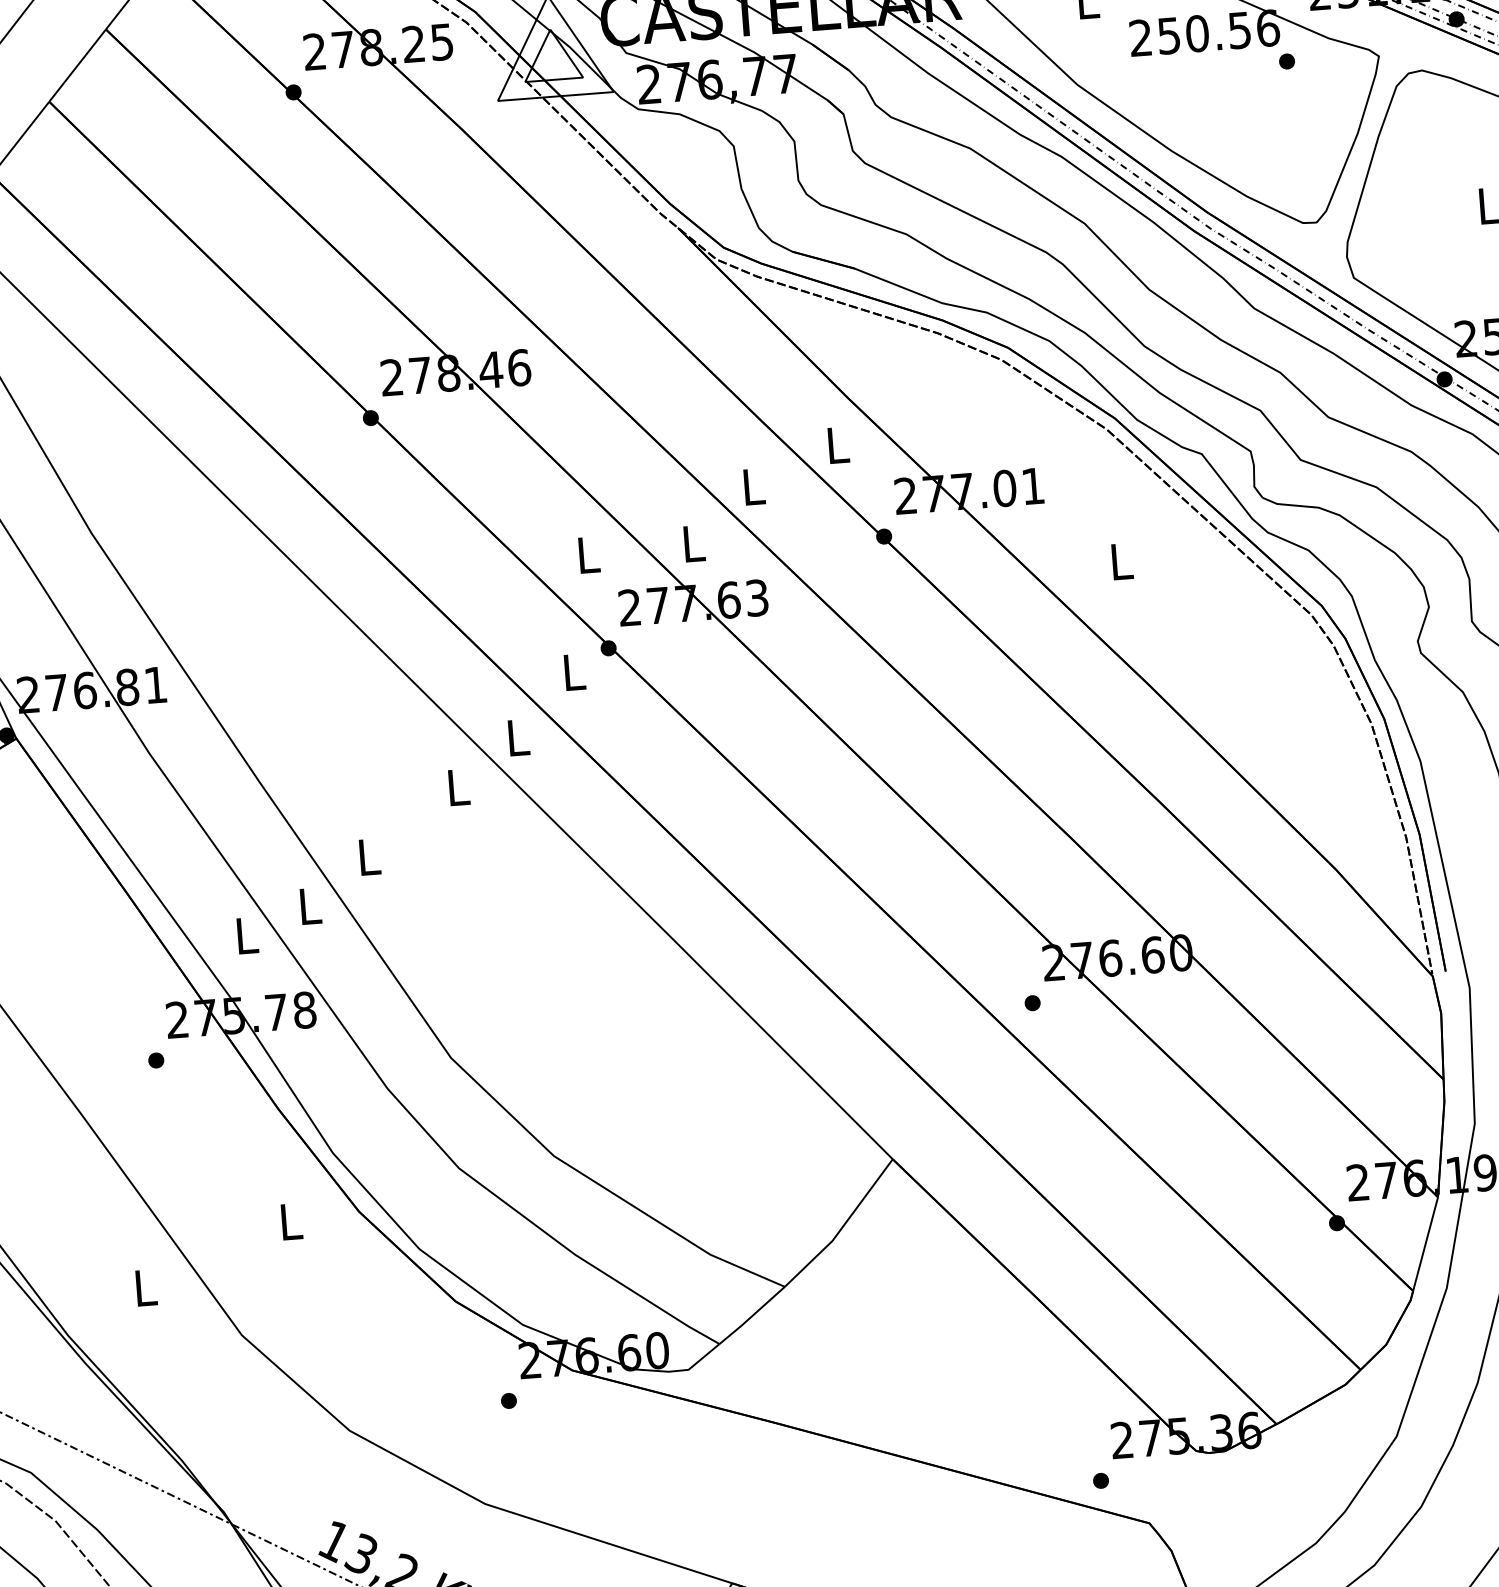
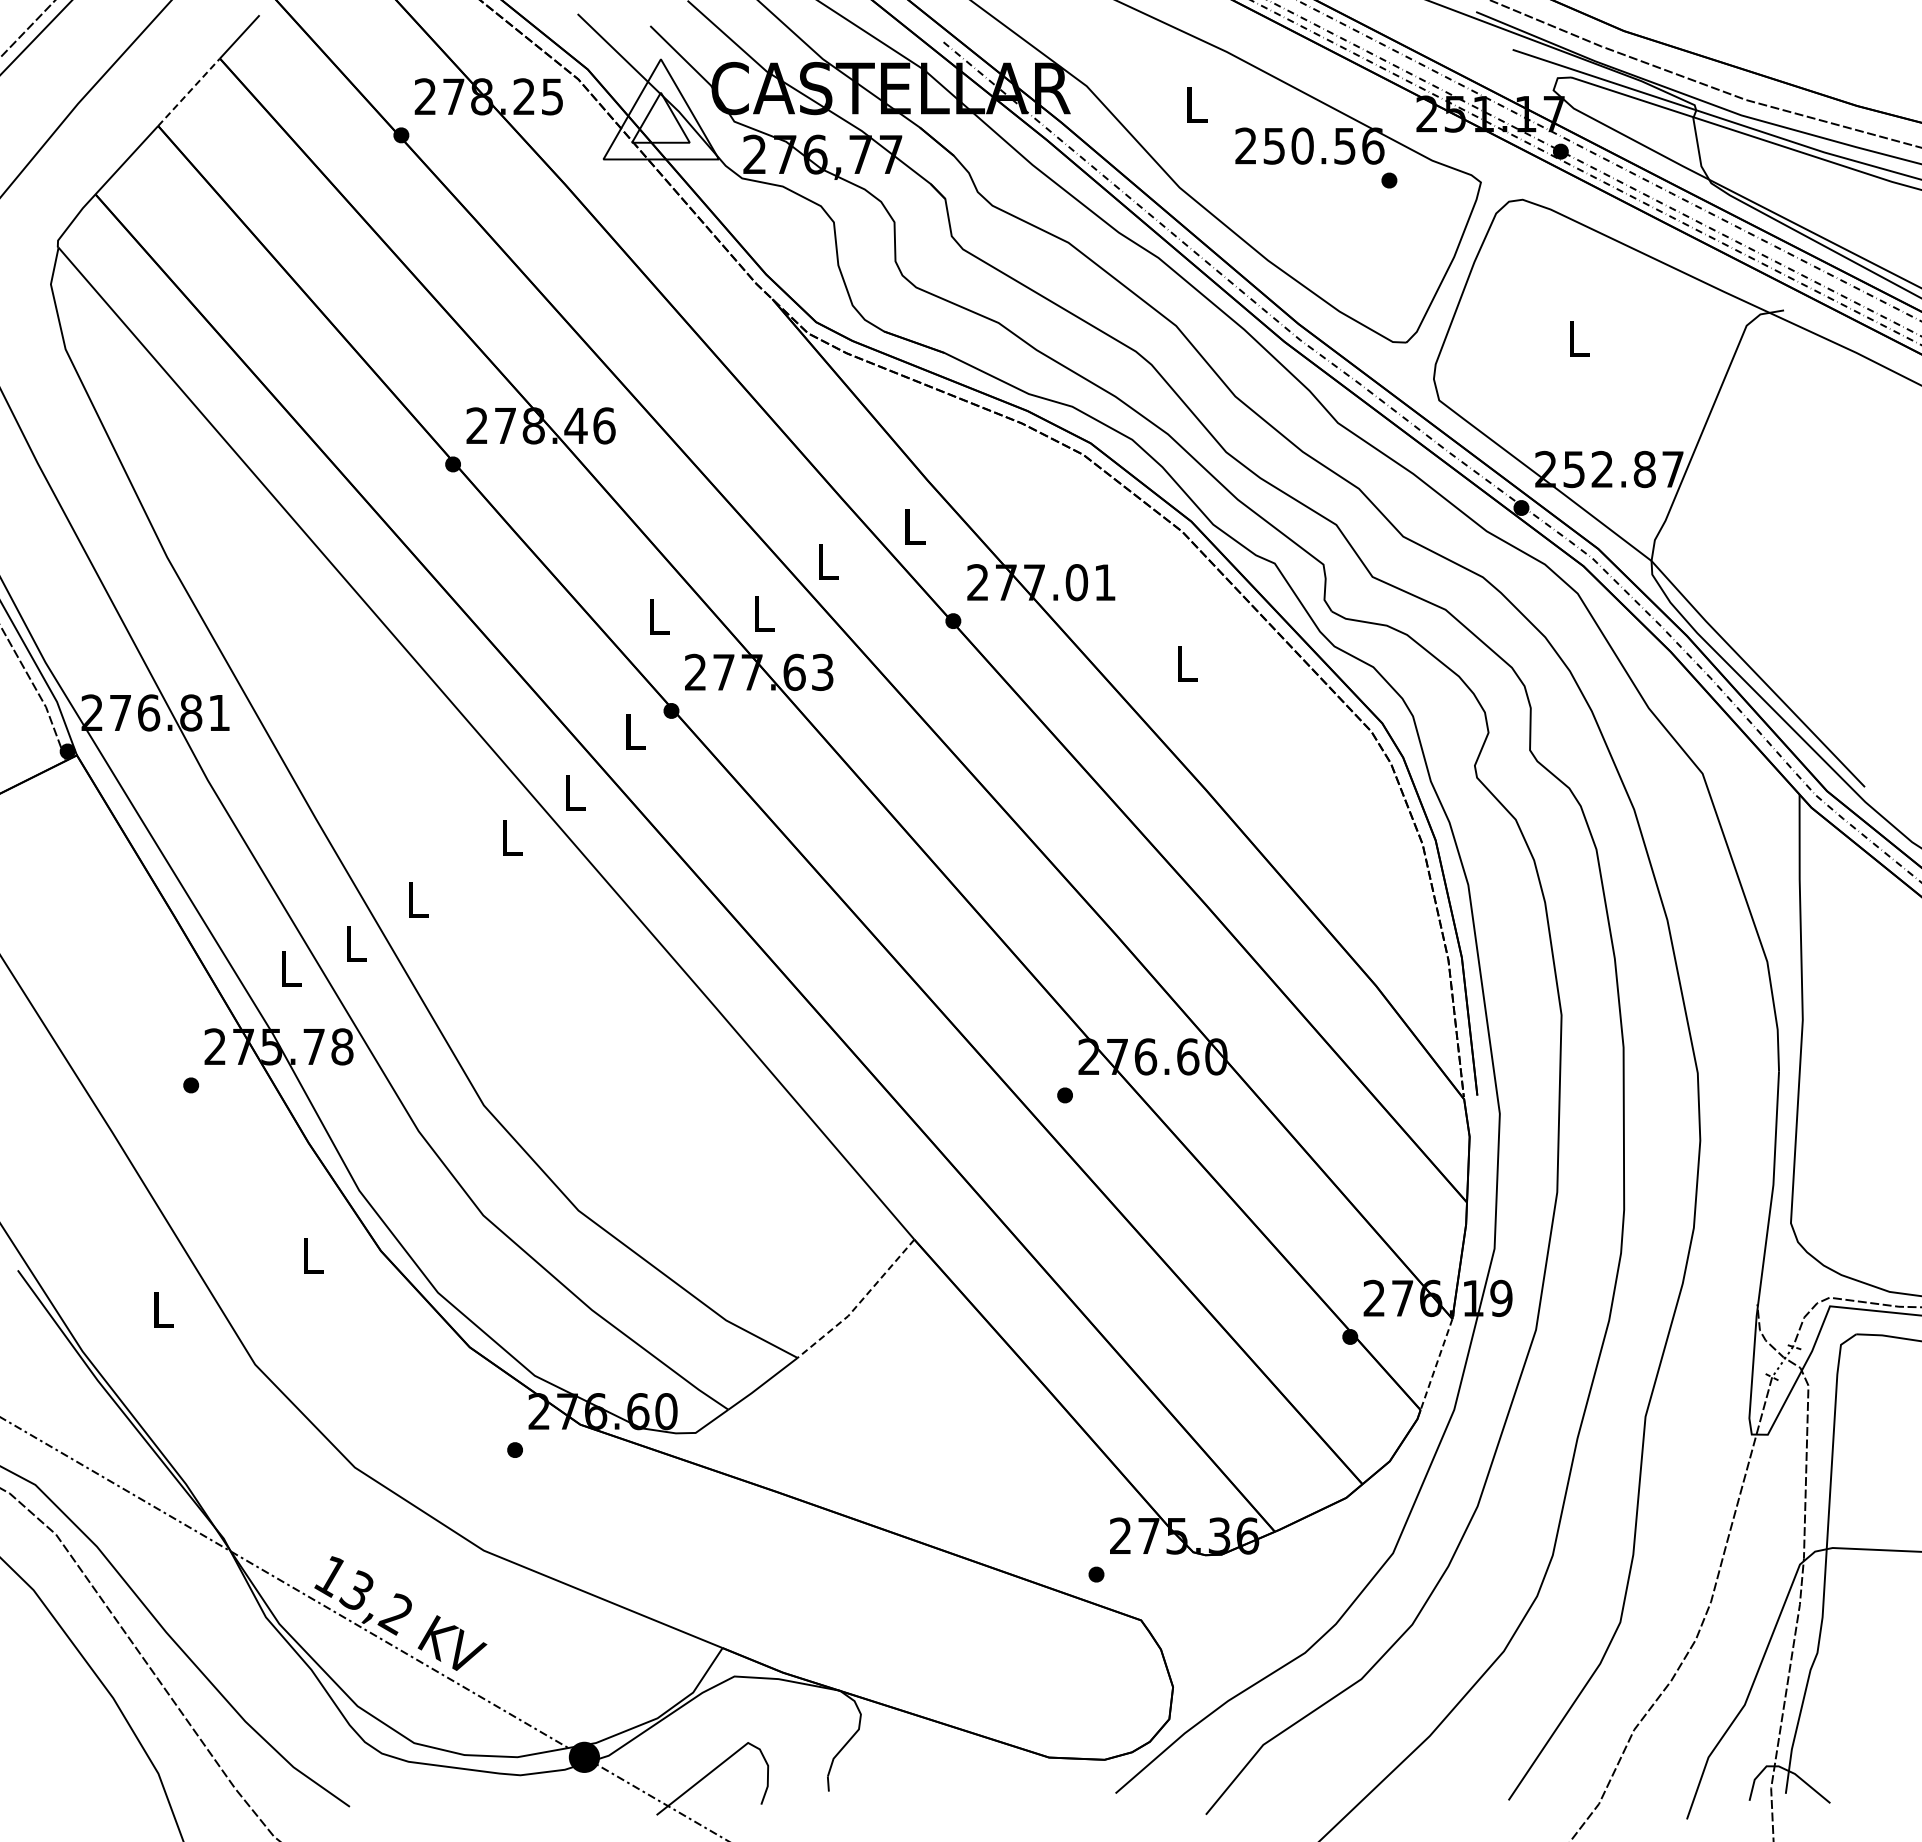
line: (78, 65) -> (189, 92), solid -> dashed
line: (842, 1227) -> (859, 1303), solid -> dashed
line: (1425, 1244) -> (1436, 1364), solid -> dashed

